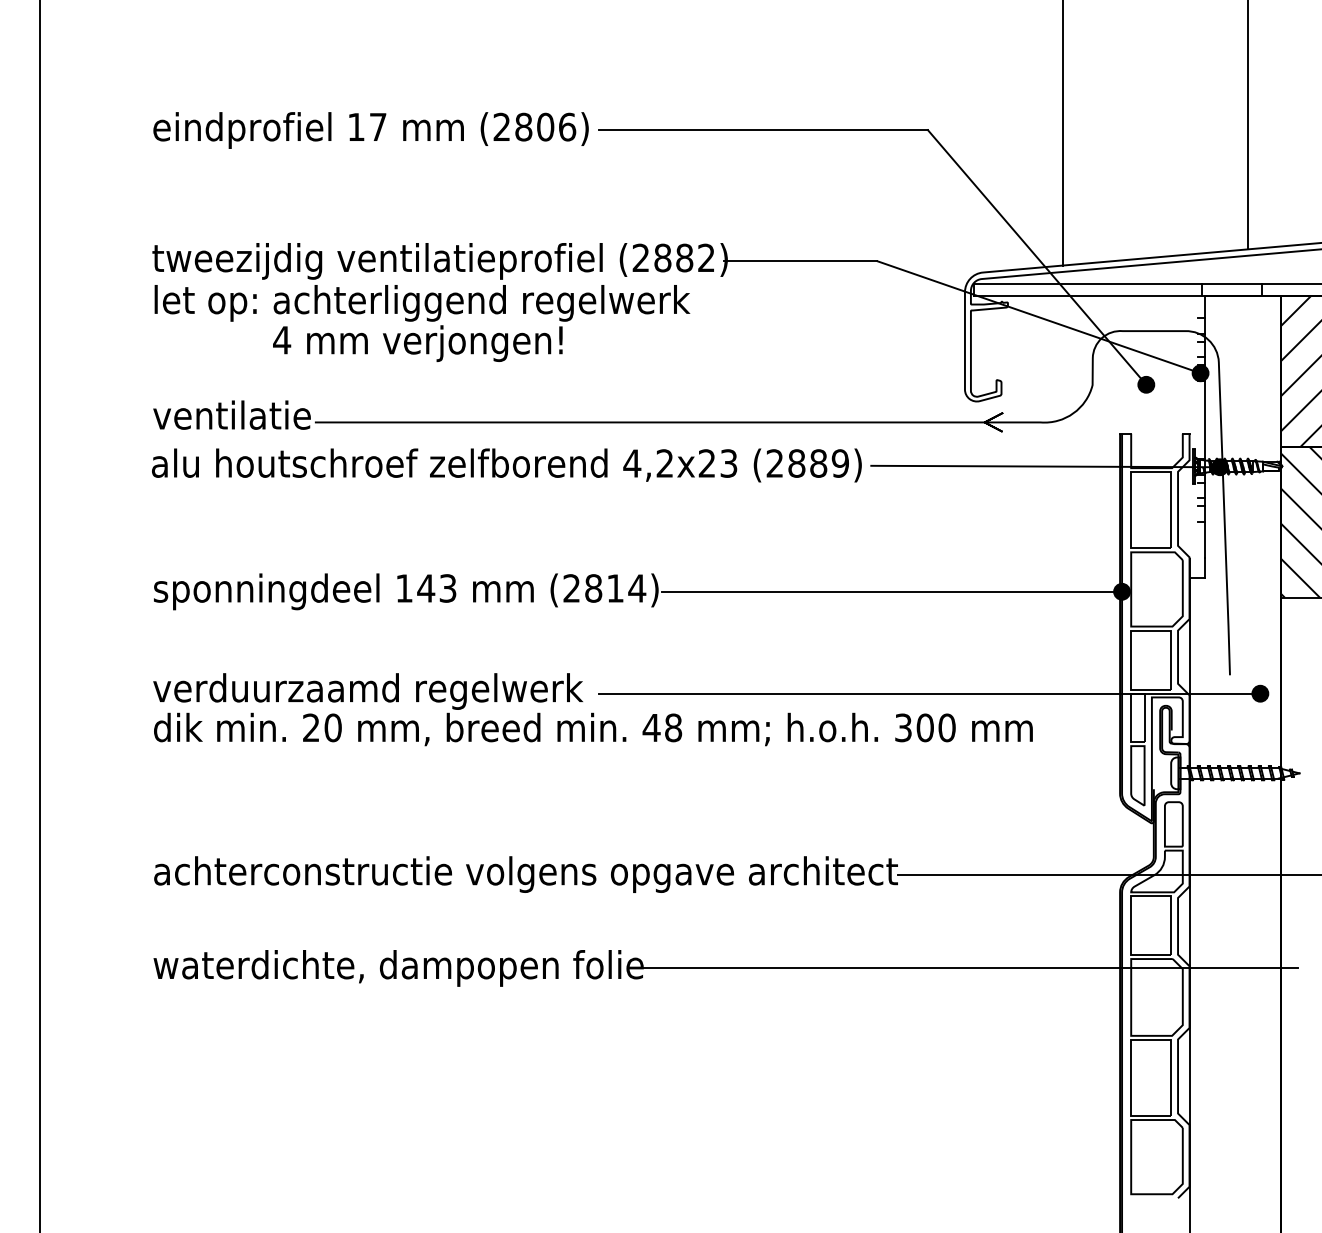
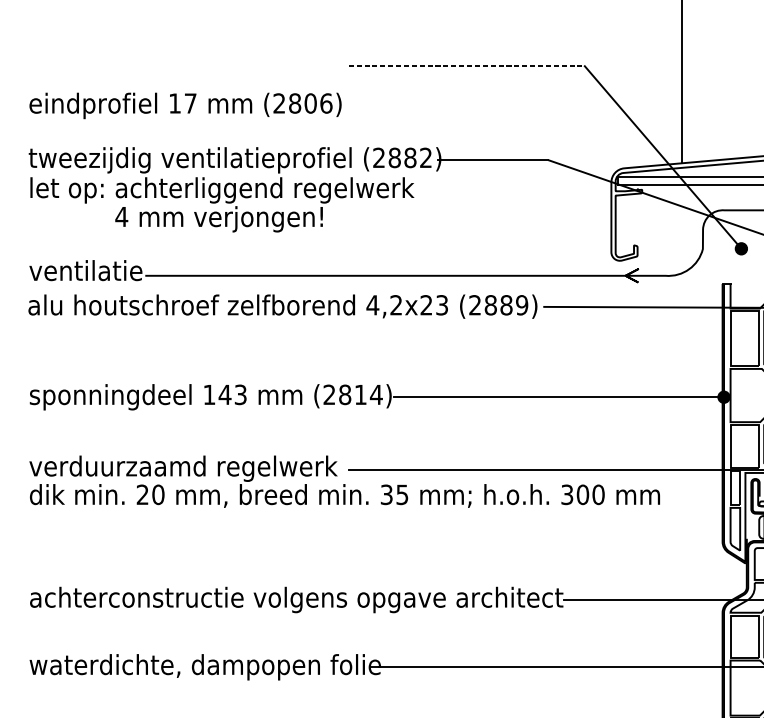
text: (370, 130) -> (185, 105), moved
line: (763, 130) -> (466, 66), solid -> dashed
text: (662, 727) -> (394, 494), 48 -> 35

